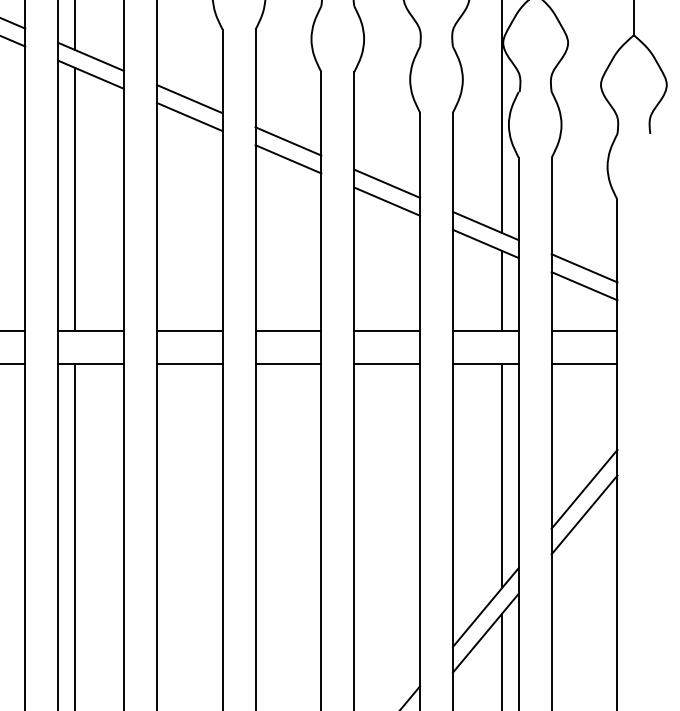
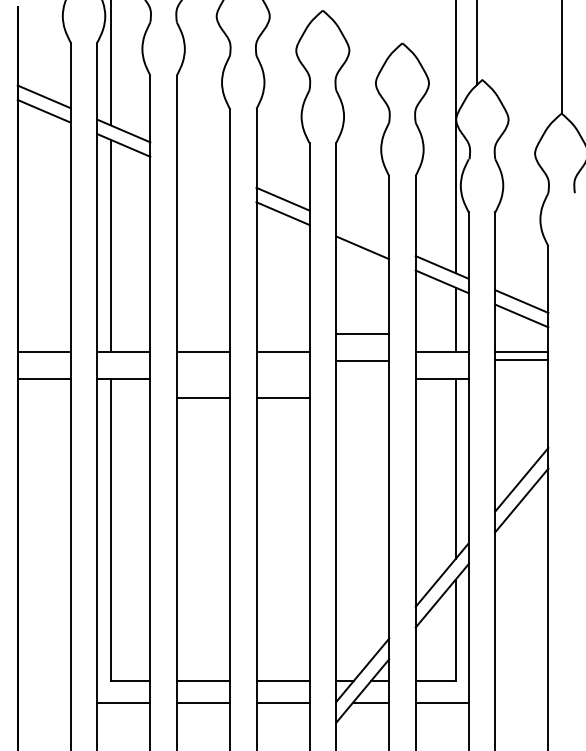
line: (188, 98) -> (202, 164), removed
line: (188, 116) -> (202, 179), removed
line: (386, 182) -> (362, 232), removed
line: (386, 331) -> (362, 334), moved
line: (188, 363) -> (202, 397), moved
line: (287, 363) -> (282, 397), moved
line: (386, 363) -> (362, 360), moved
line: (584, 363) -> (521, 359), moved

